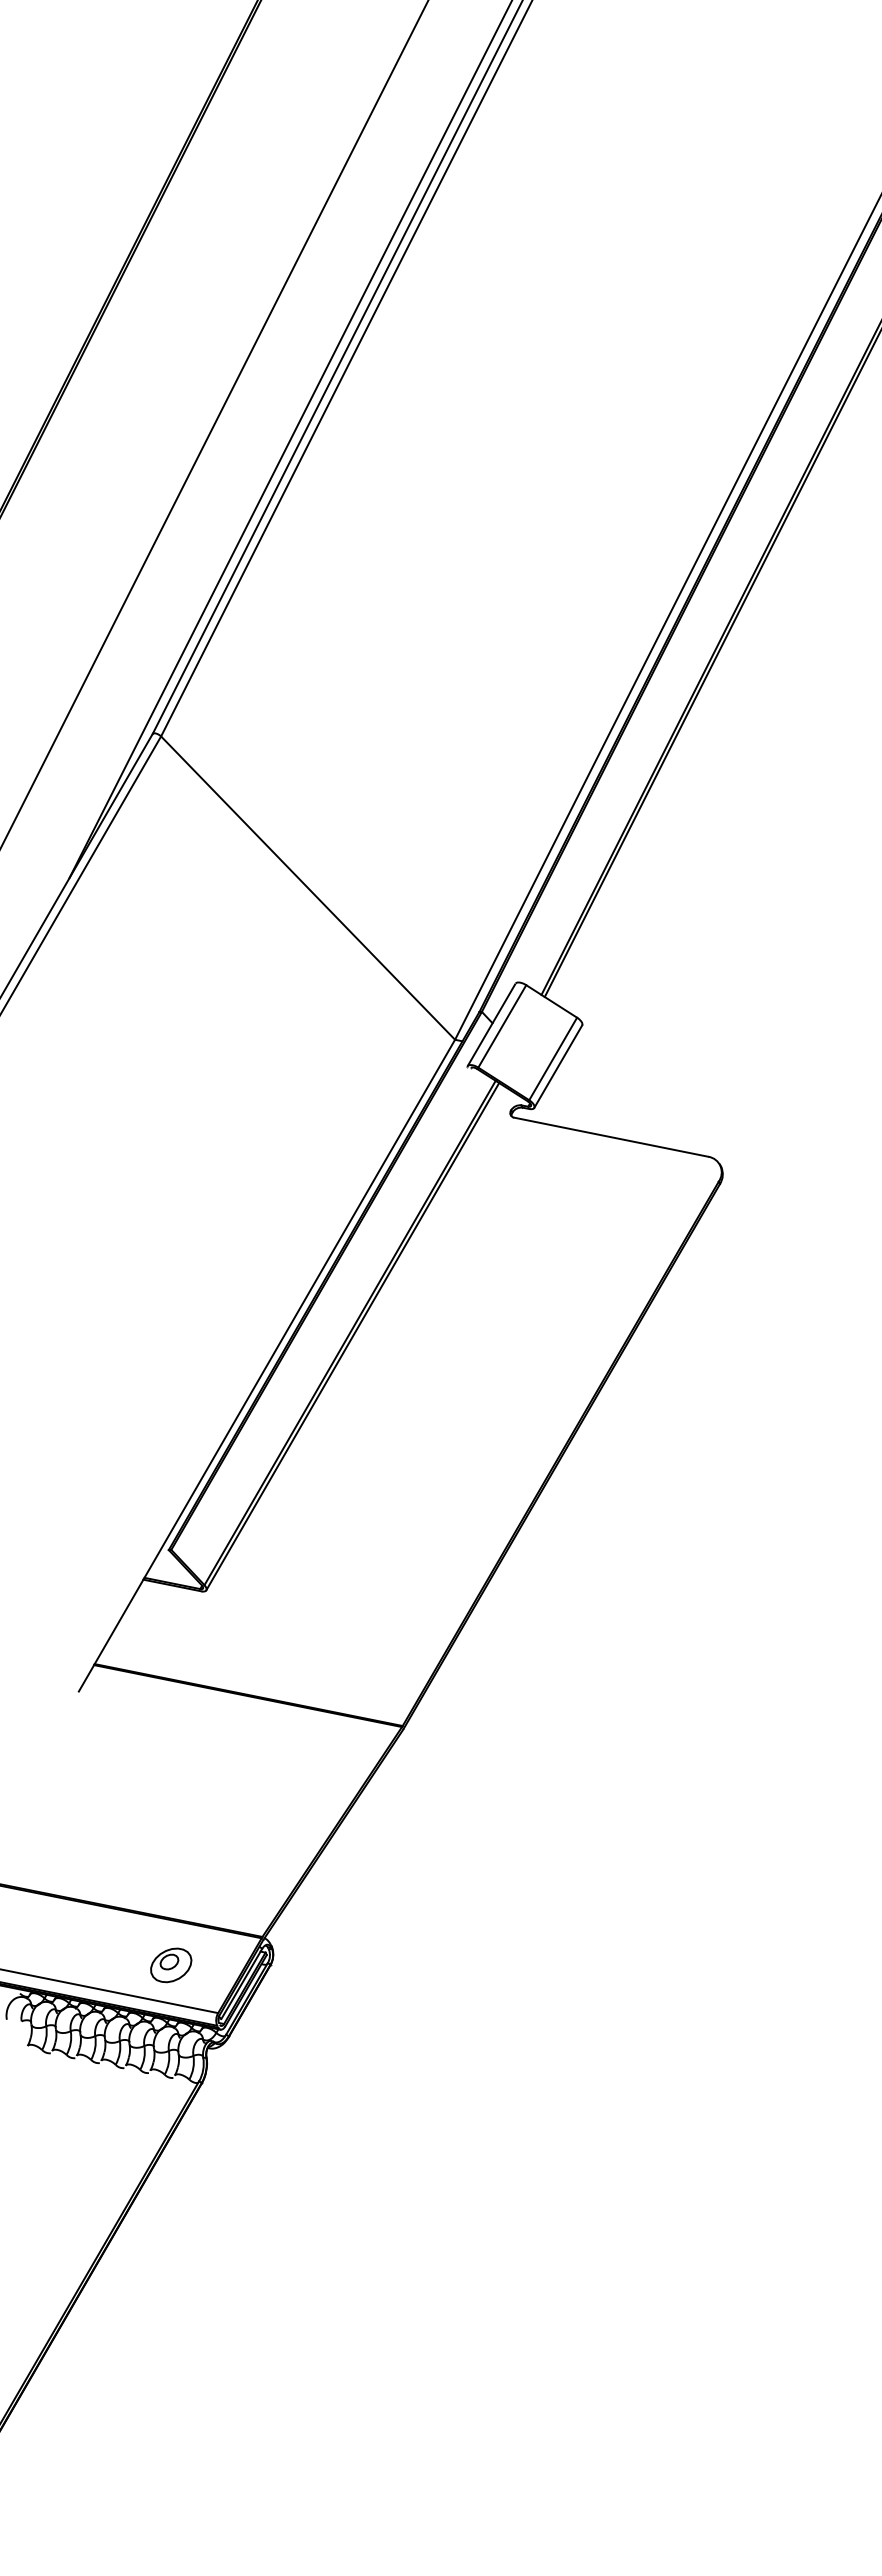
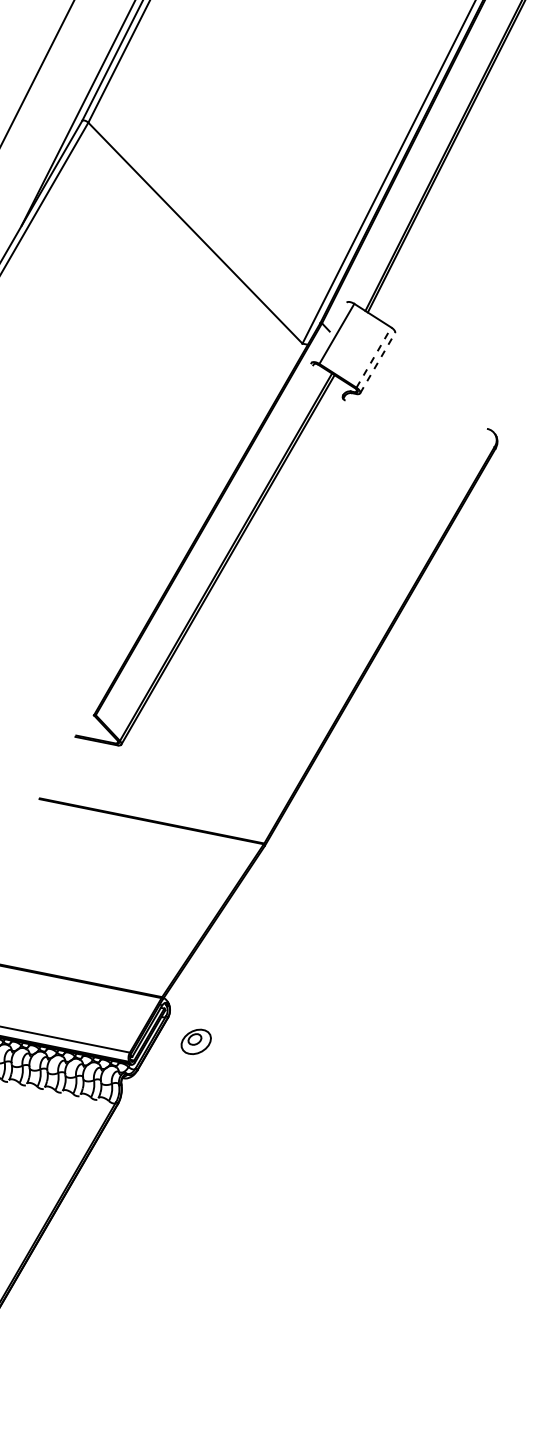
line: (491, 1025) -> (329, 333), removed
line: (553, 1058) -> (374, 357), solid -> dashed
line: (558, 1066) -> (377, 363), solid -> dashed
line: (611, 1136) -> (416, 414), removed
line: (266, 1365) -> (165, 580), removed
part: (171, 1965) -> (196, 1041), moved

